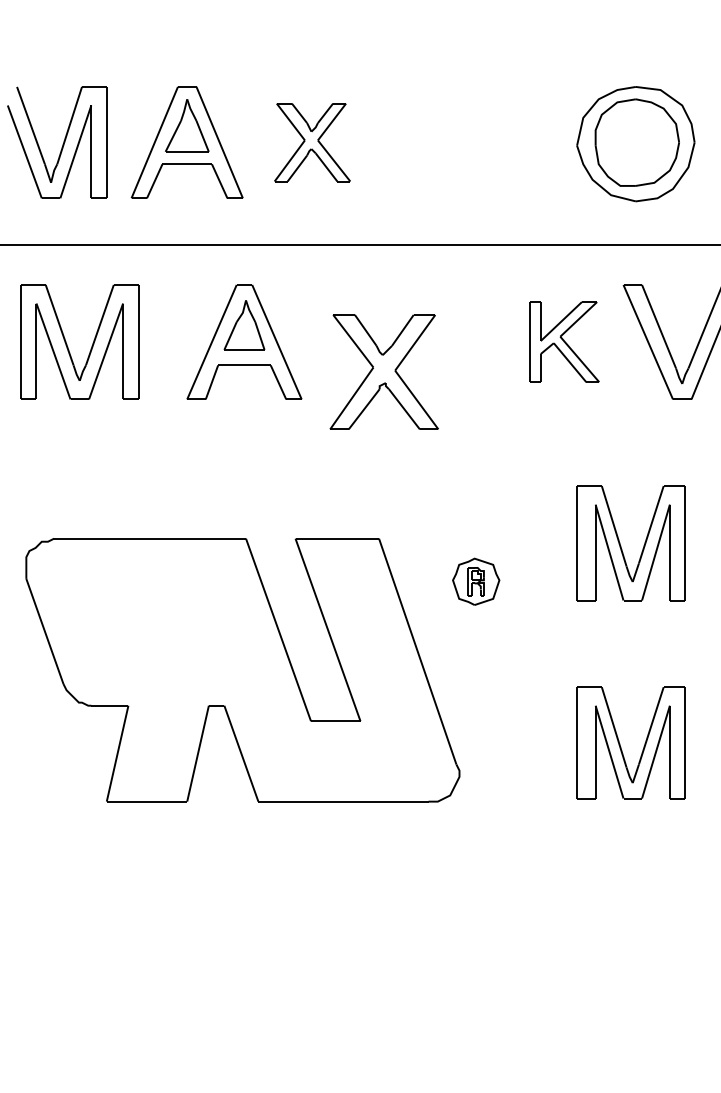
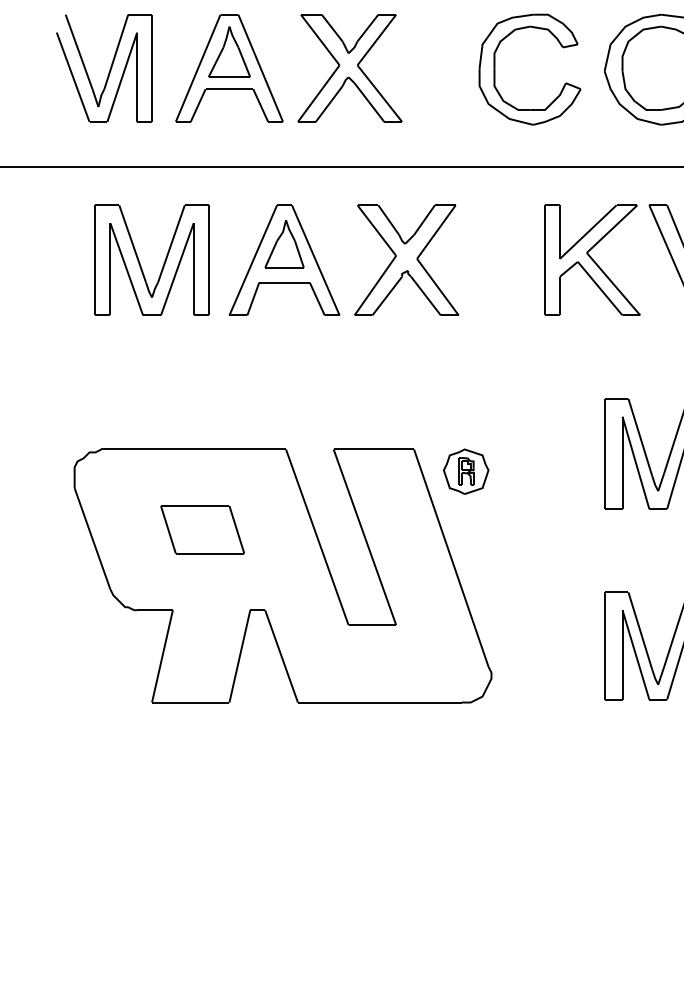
part: (312, 142) -> (350, 68), size x1.43
part: (463, 144) -> (495, 70), added
part: (564, 341) -> (592, 259), size x1.43
part: (67, 344) -> (140, 262), moved
part: (383, 371) -> (405, 259), moved
part: (476, 581) -> (466, 471), moved
part: (159, 621) -> (202, 529), added

